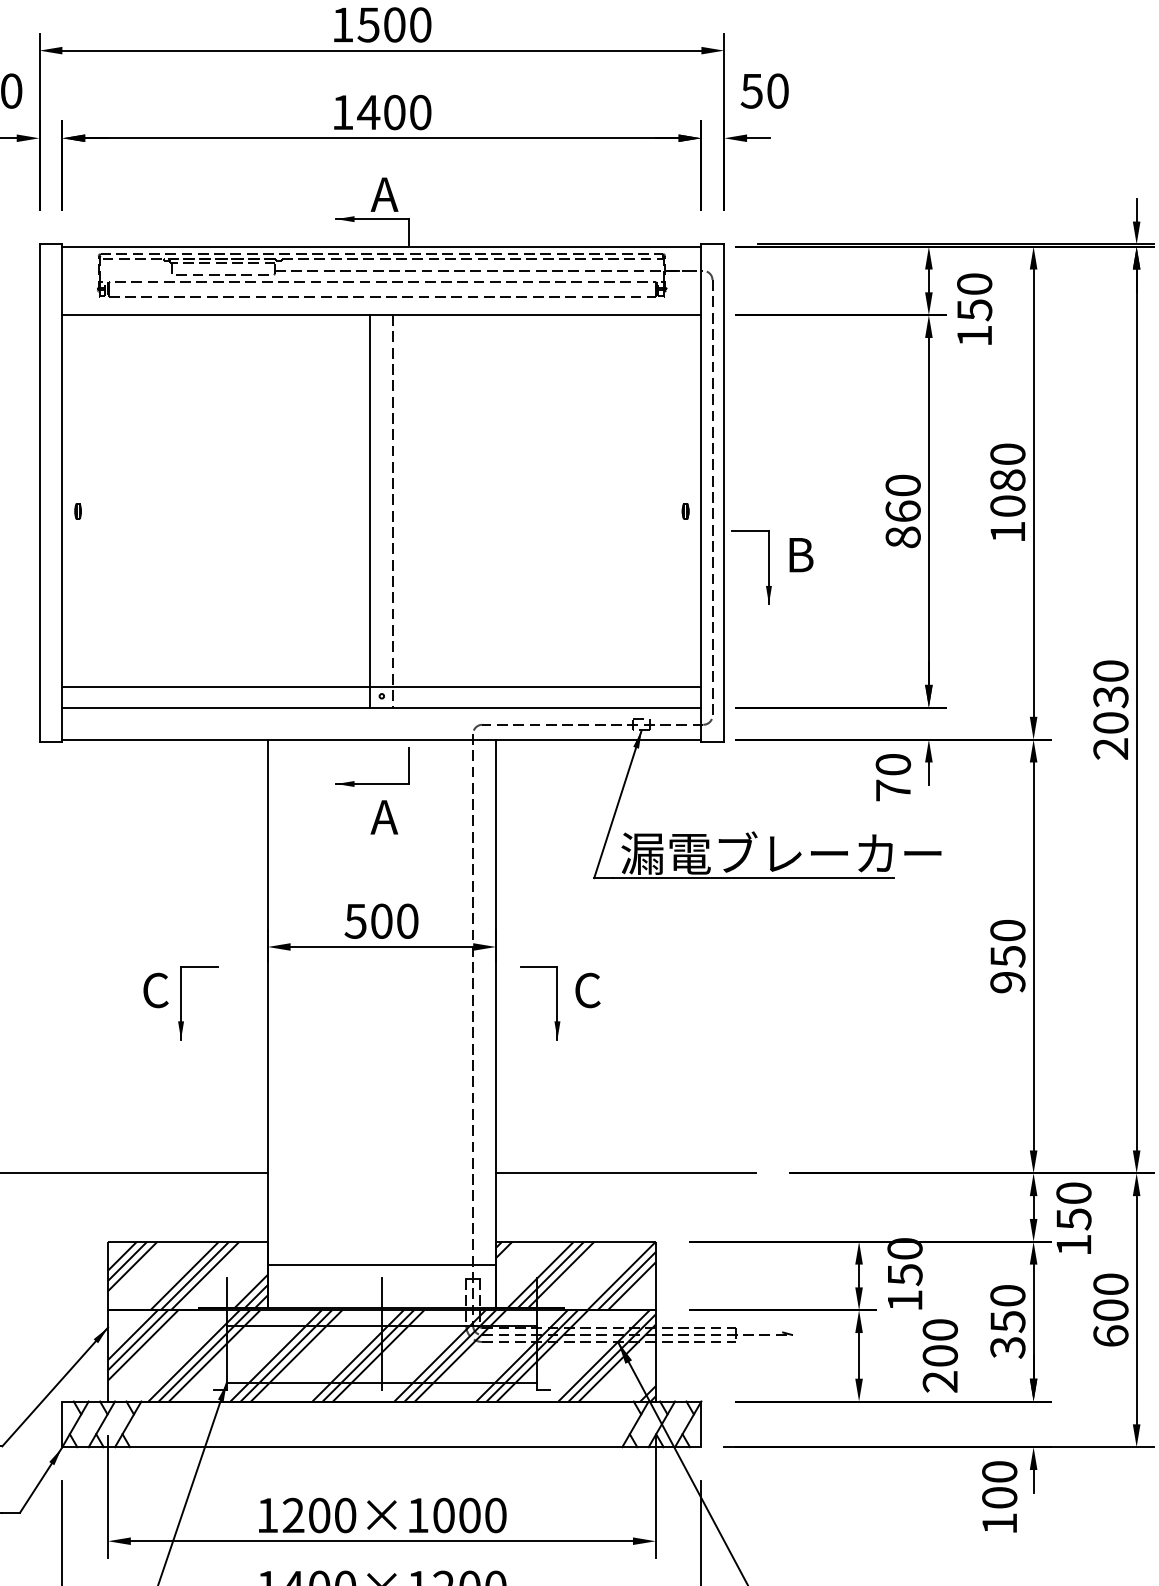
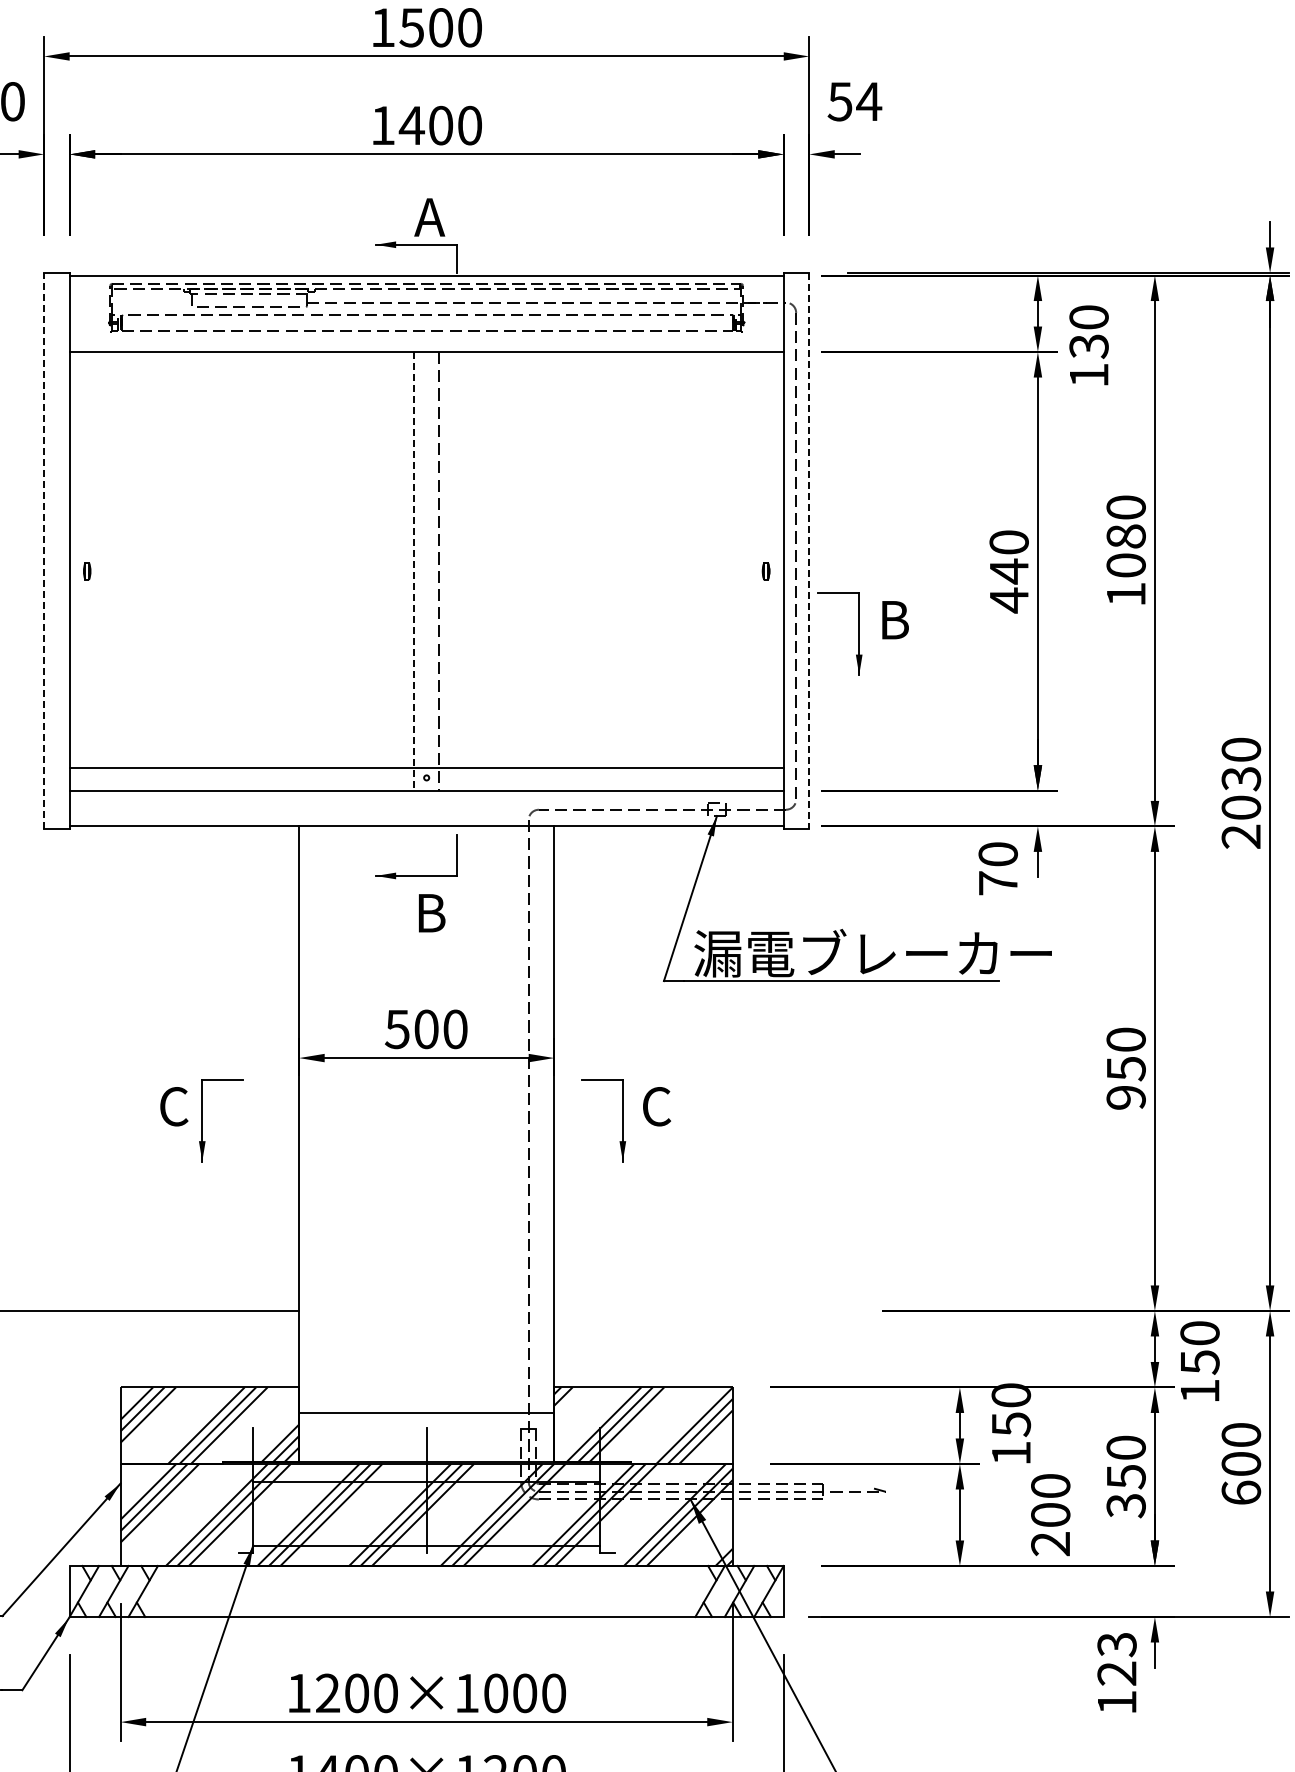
text: (778, 90) -> (869, 101), 50 -> 54
text: (974, 310) -> (1088, 346), 150 -> 130
line: (39, 492) -> (44, 550), solid -> dashed
line: (724, 492) -> (809, 550), solid -> dashed
line: (370, 511) -> (413, 571), solid -> dashed
text: (902, 524) -> (1008, 585), 860 -> 440
text: (384, 817) -> (429, 913), A -> B
line: (626, 1172) -> (699, 1310), removed
text: (999, 1484) -> (1116, 1658), 100 -> 123

